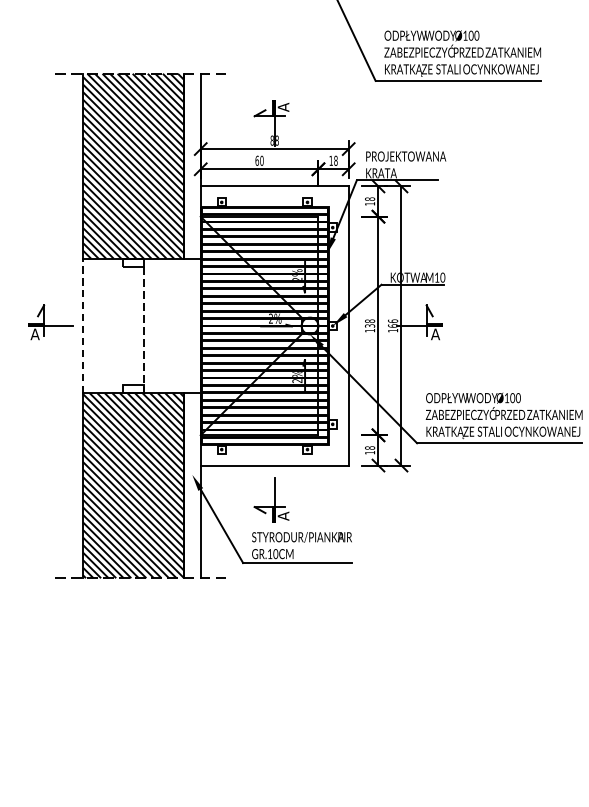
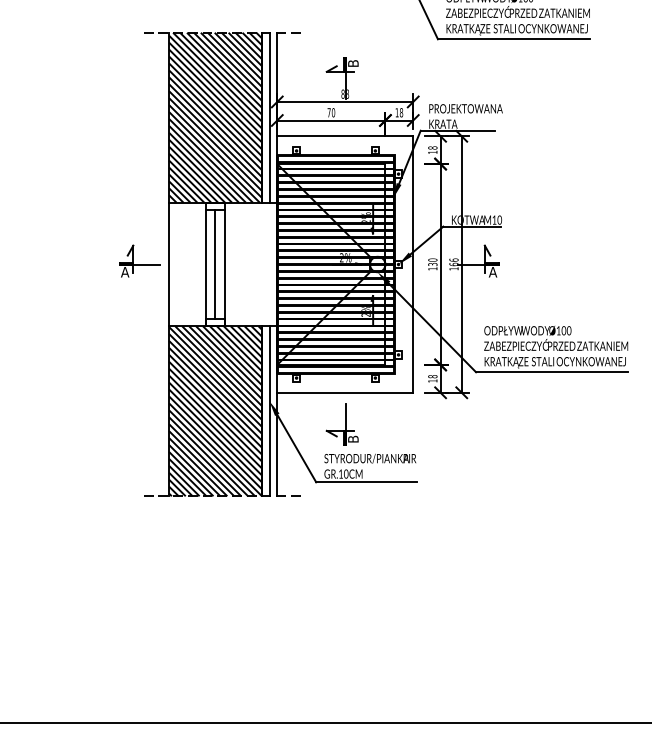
text: (283, 107) -> (353, 63), A -> B
text: (256, 160) -> (328, 112), 60 -> 70
line: (192, 166) -> (269, 117), added
text: (369, 320) -> (432, 259), 138 -> 130
line: (83, 325) -> (169, 264), dashed -> solid
line: (133, 325) -> (215, 264), added
line: (123, 330) -> (206, 268), added
line: (143, 330) -> (224, 268), dashed -> solid
line: (192, 485) -> (269, 411), added
text: (283, 516) -> (353, 439), A -> B

